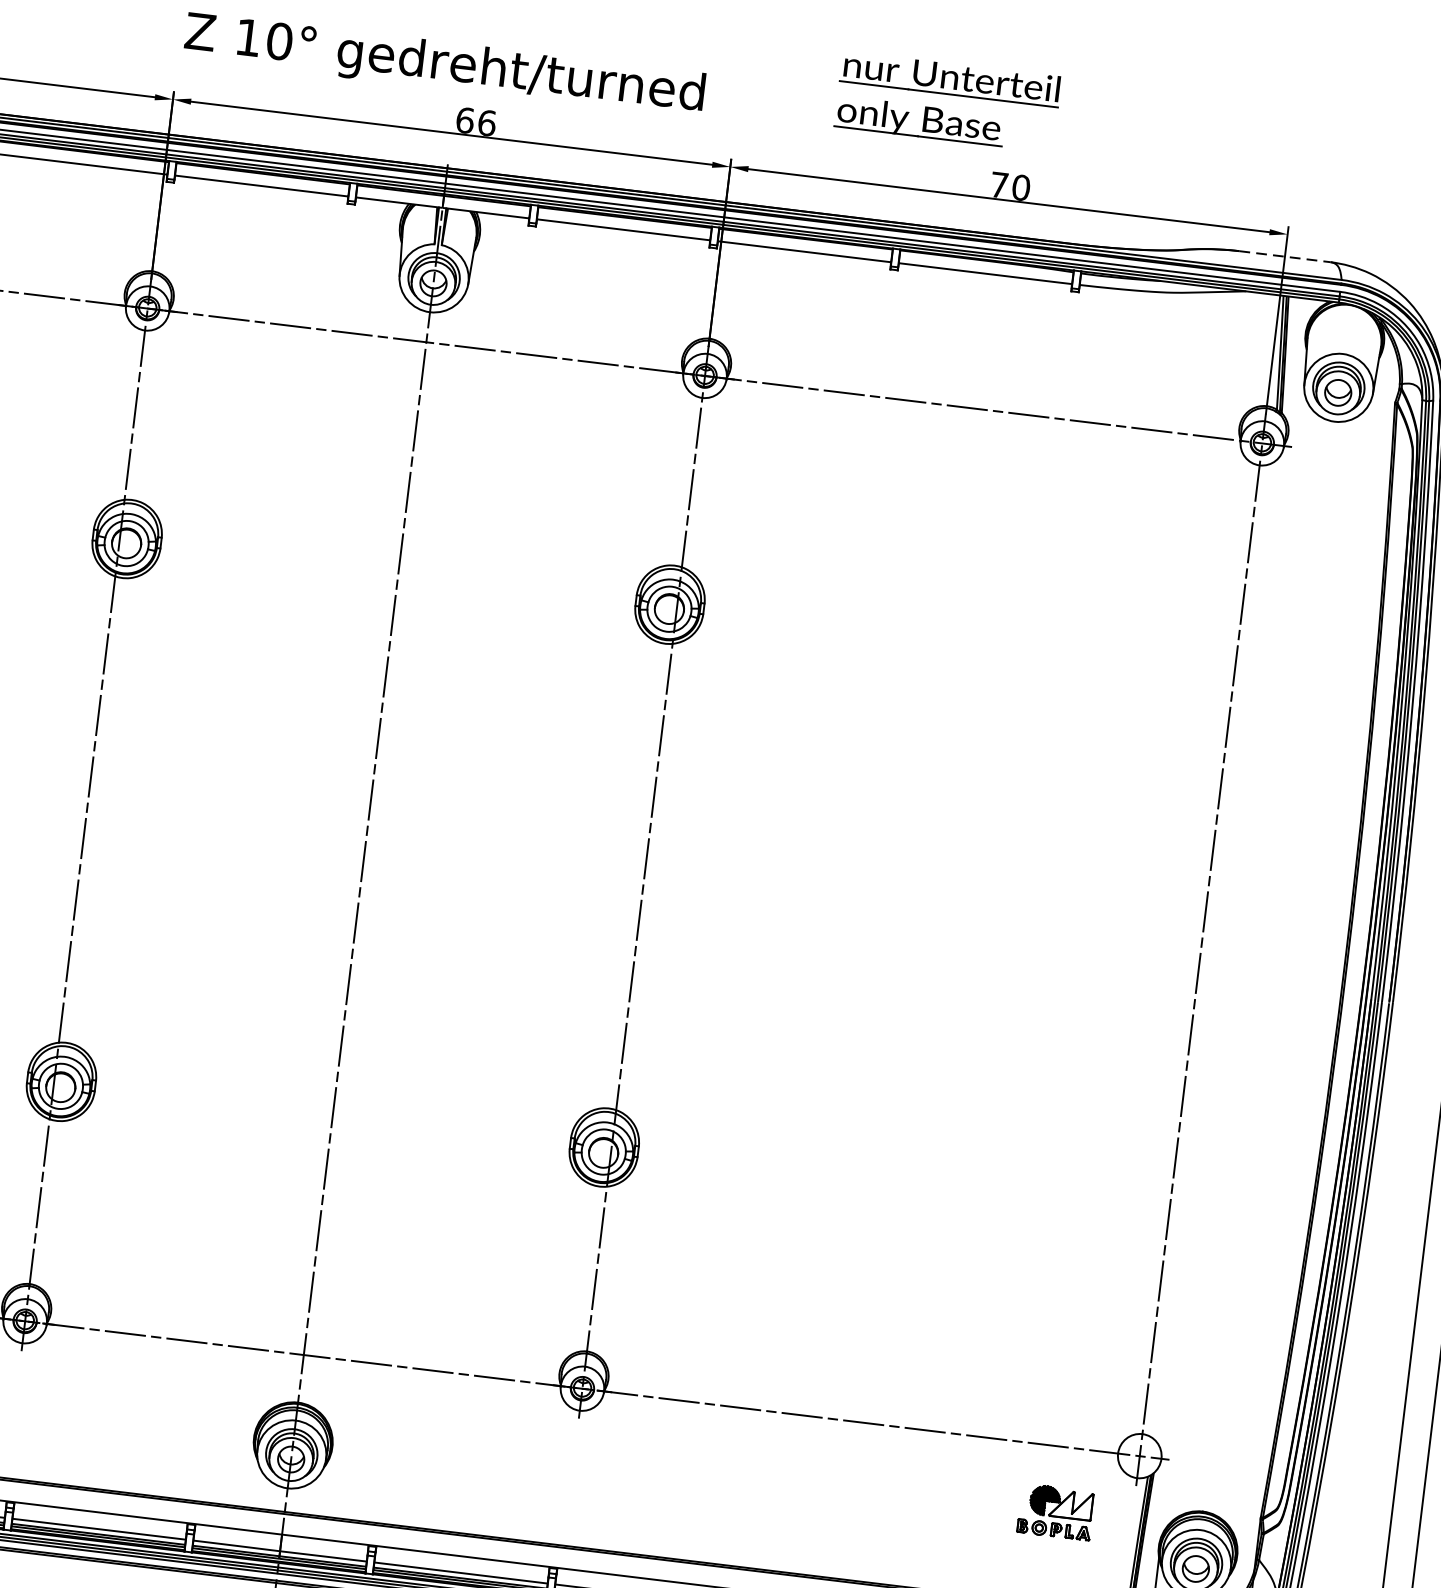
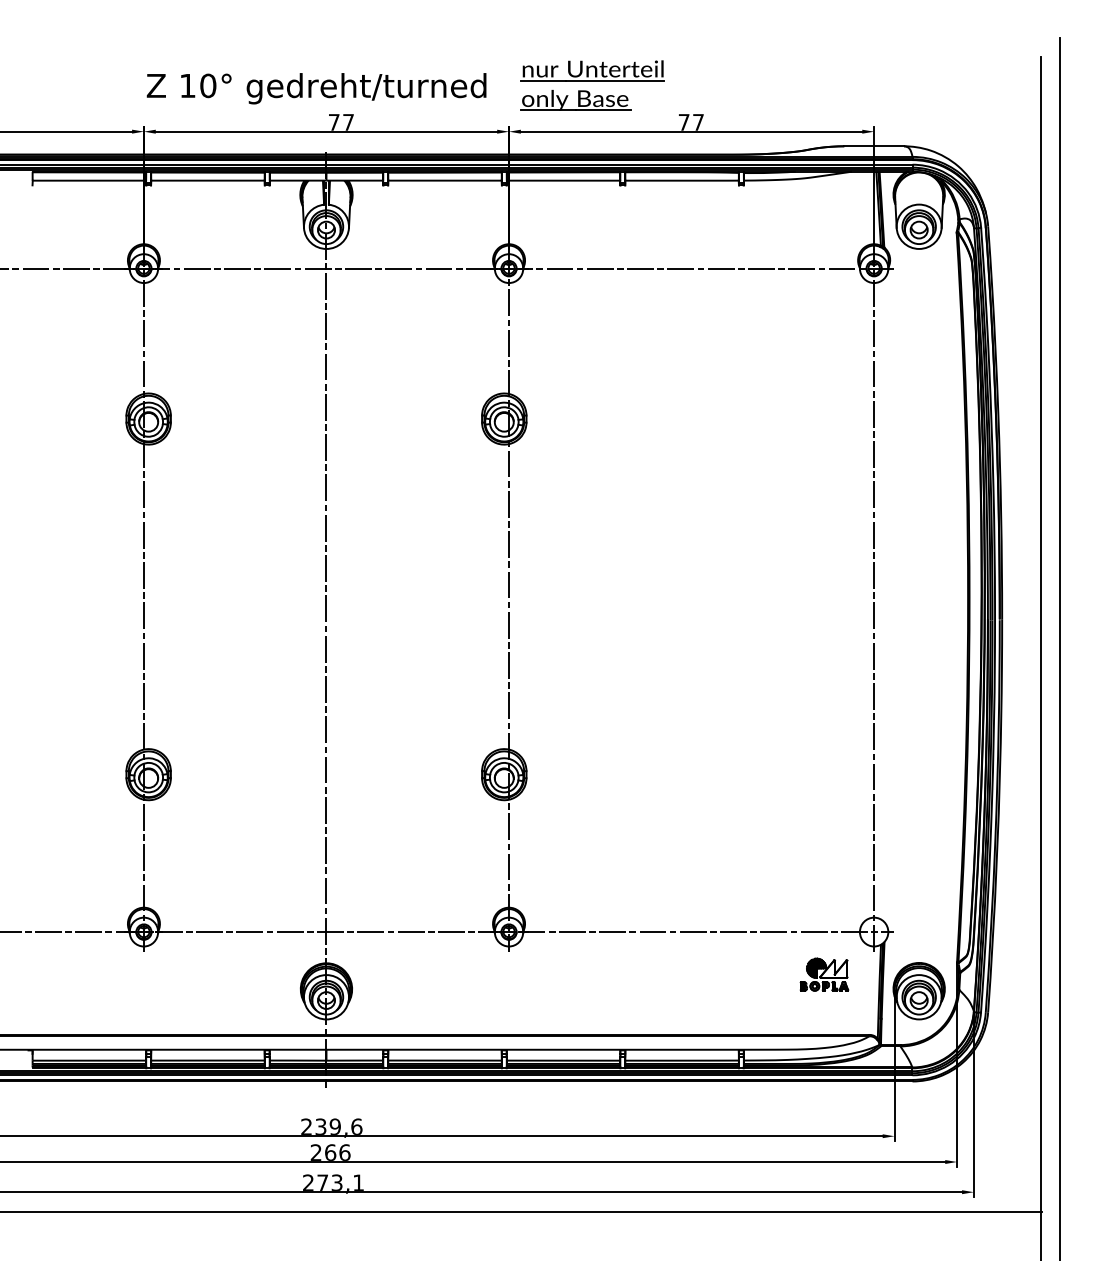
part: (948, 101) -> (592, 85), moved
text: (476, 120) -> (341, 121), 66 -> 77
text: (1021, 186) -> (698, 121), 70 -> 77
line: (1285, 257) -> (874, 146), dashed -> solid

